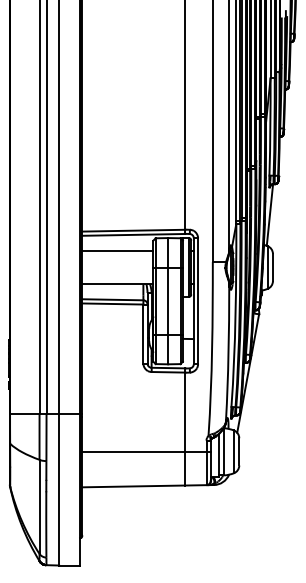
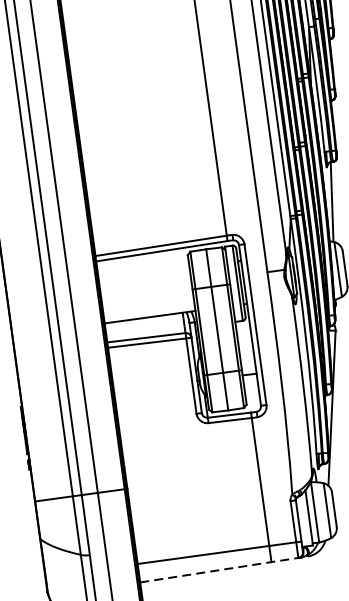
line: (117, 250) -> (143, 274), removed
line: (146, 451) -> (219, 552), moved
line: (148, 486) -> (224, 569), solid -> dashed

